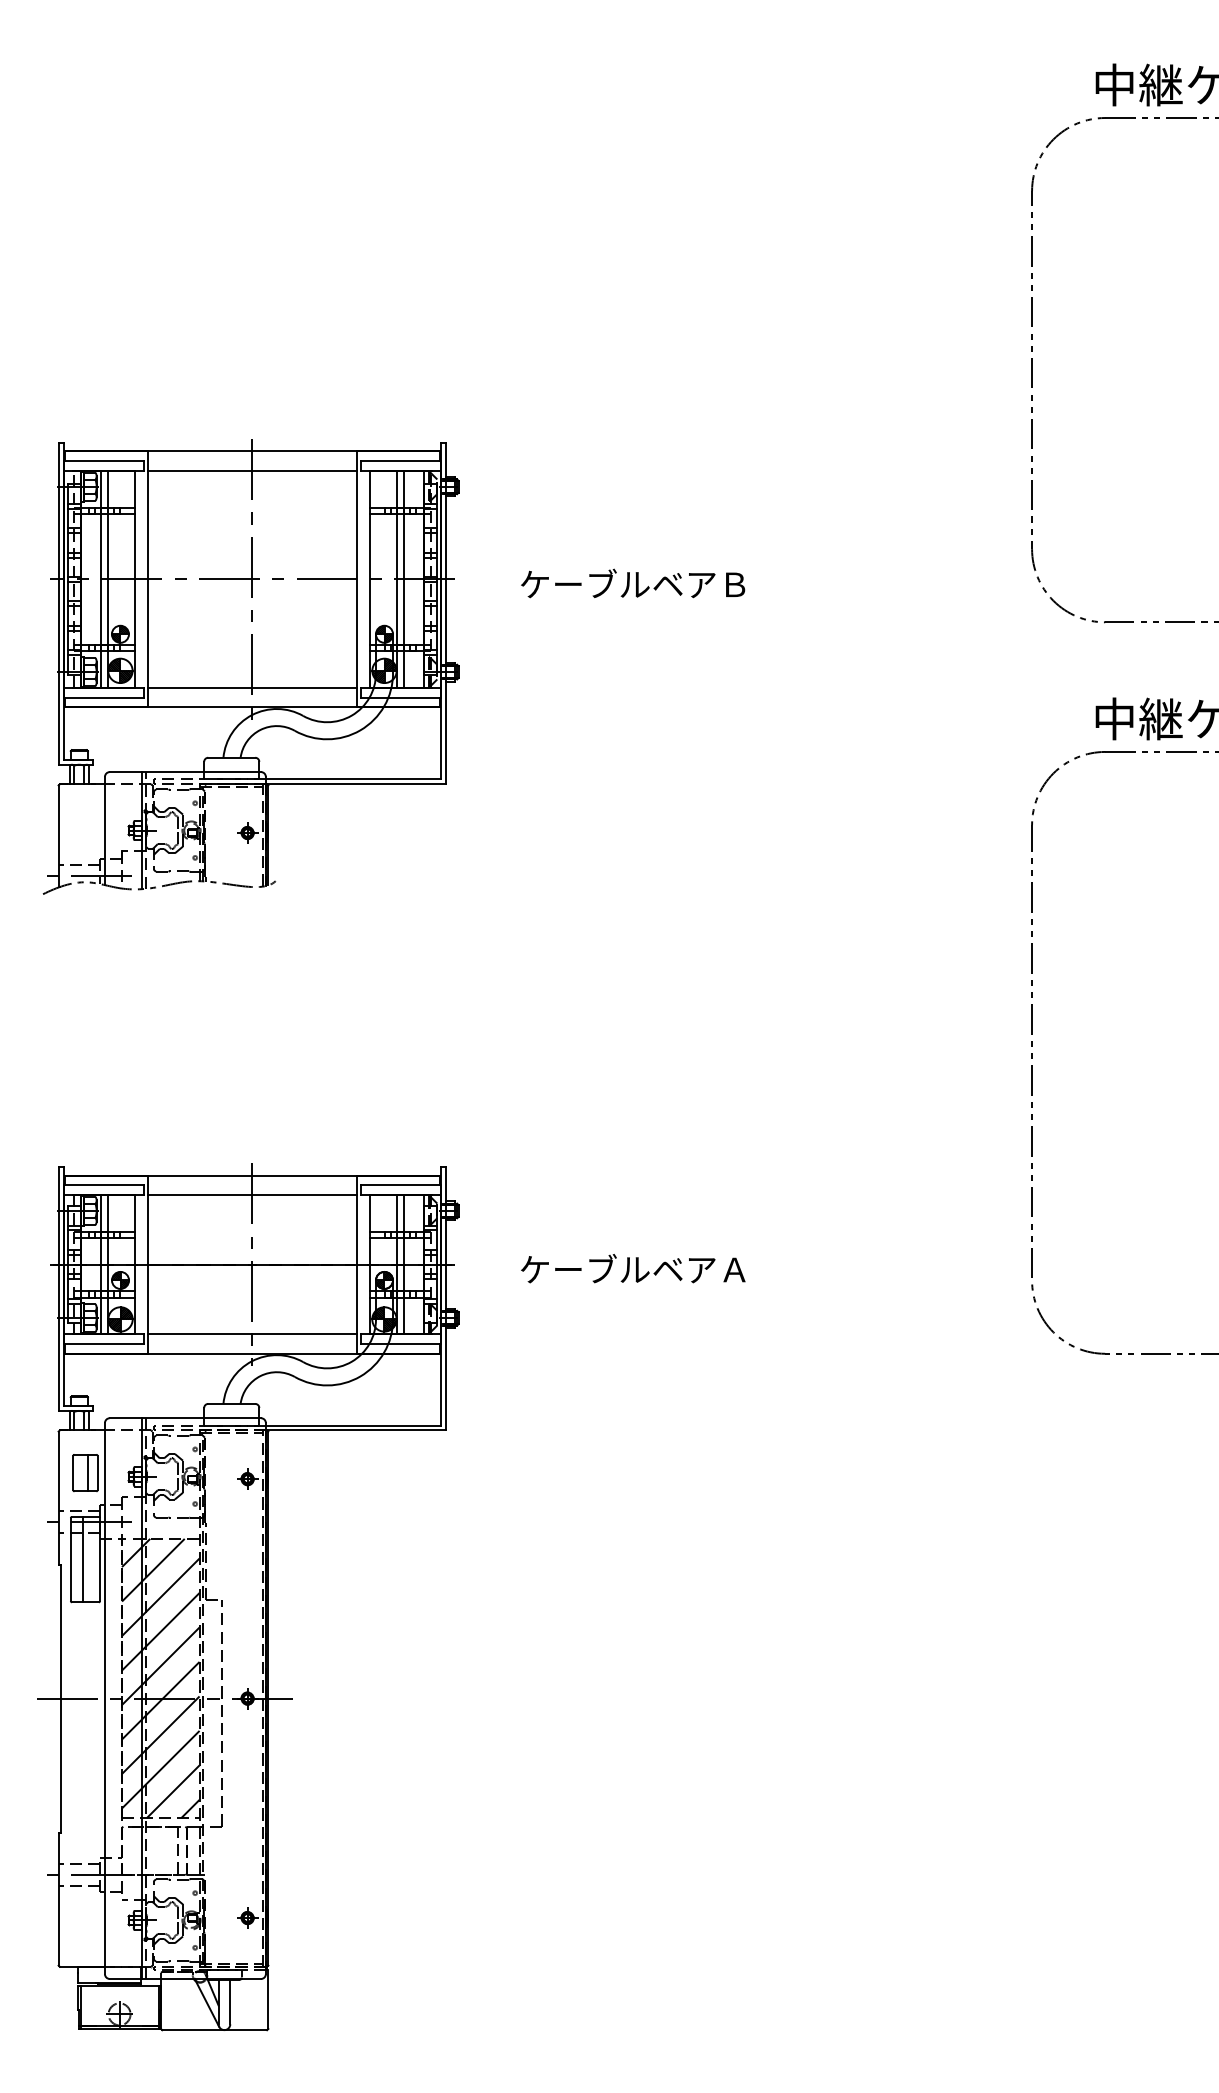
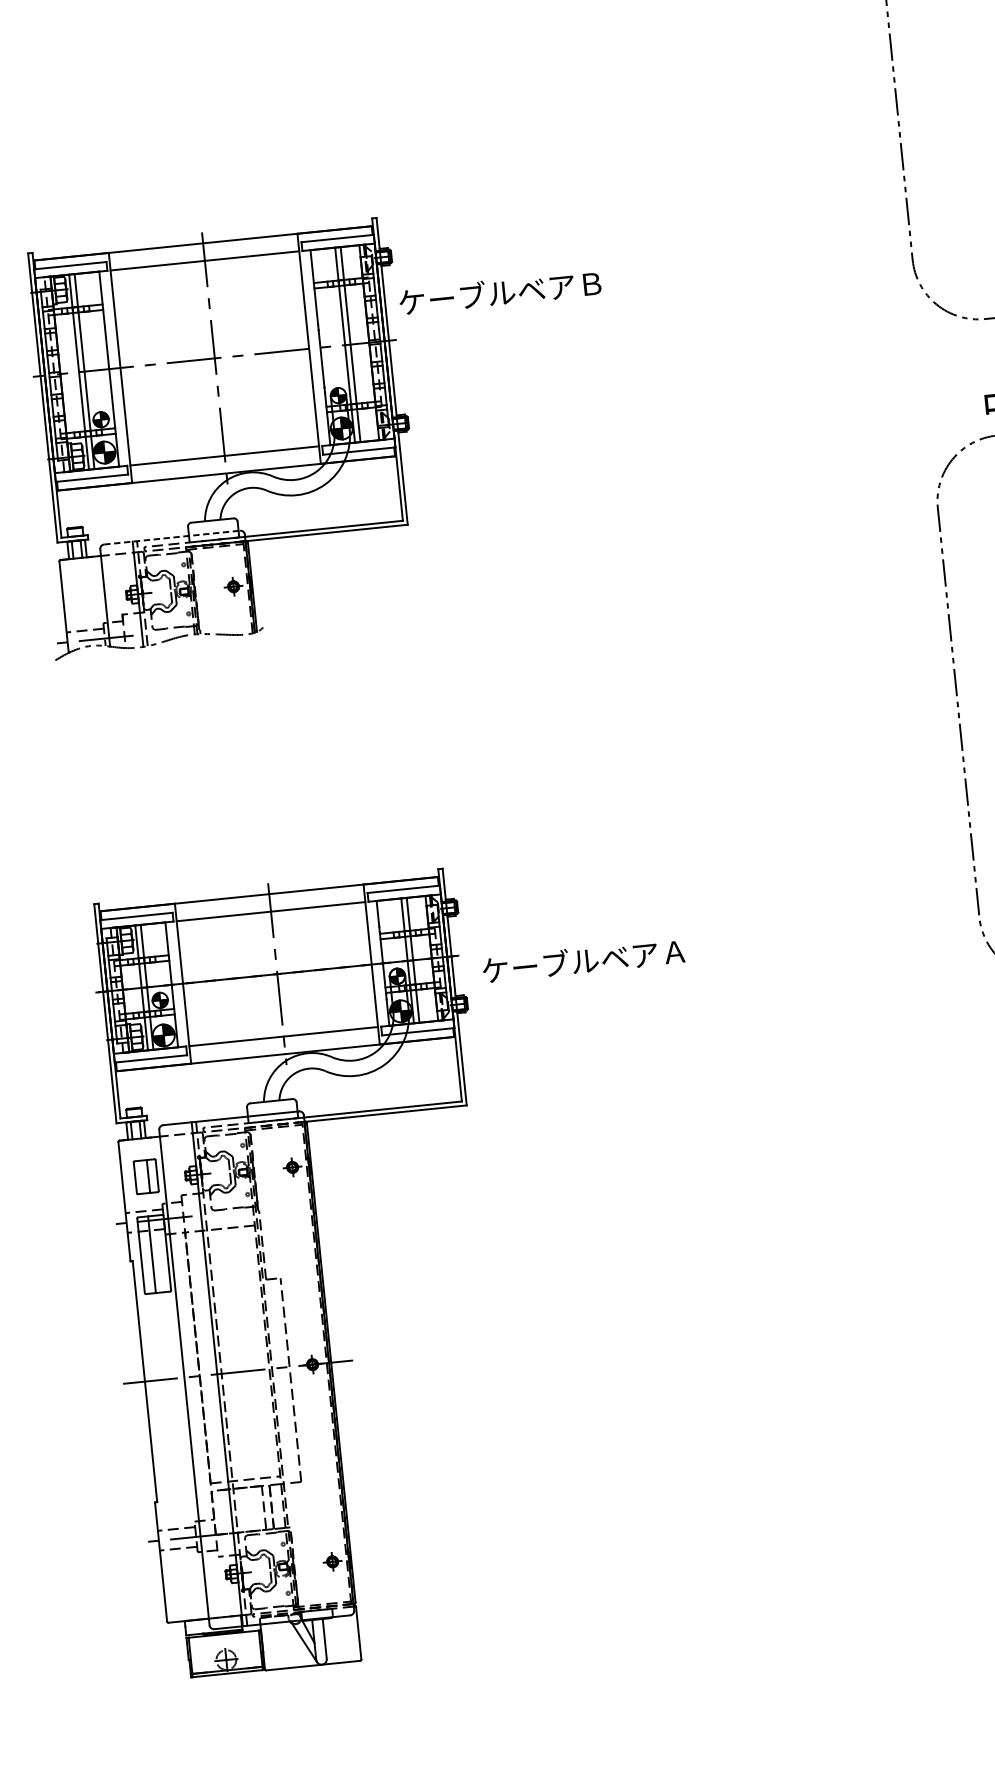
text: (633, 583) -> (500, 292), moved
line: (185, 772) -> (172, 538), solid -> dashed
text: (633, 1268) -> (583, 960), moved
hatch: (160, 1678) -> (232, 1354), removed

